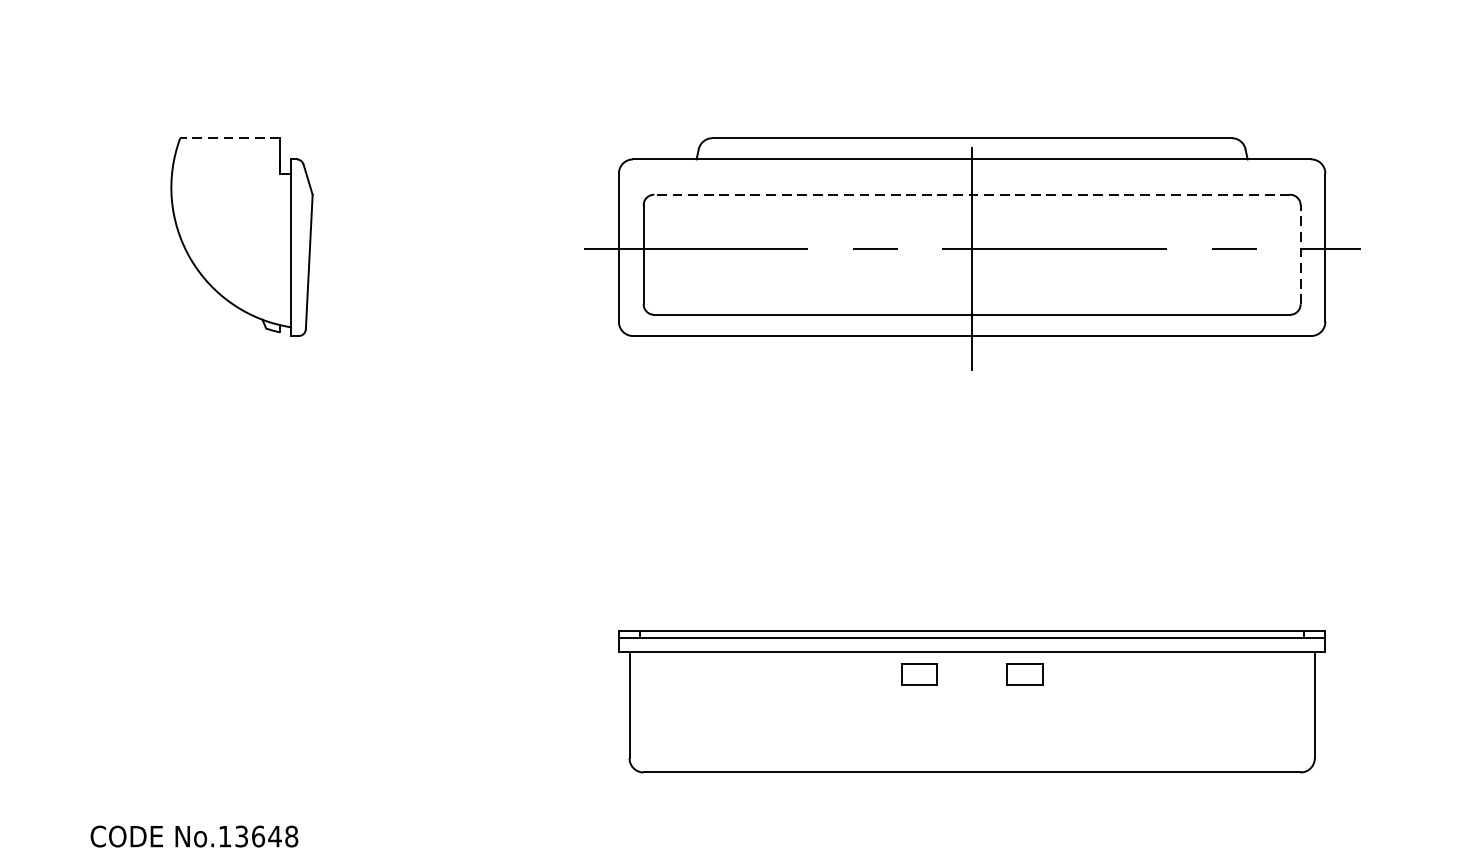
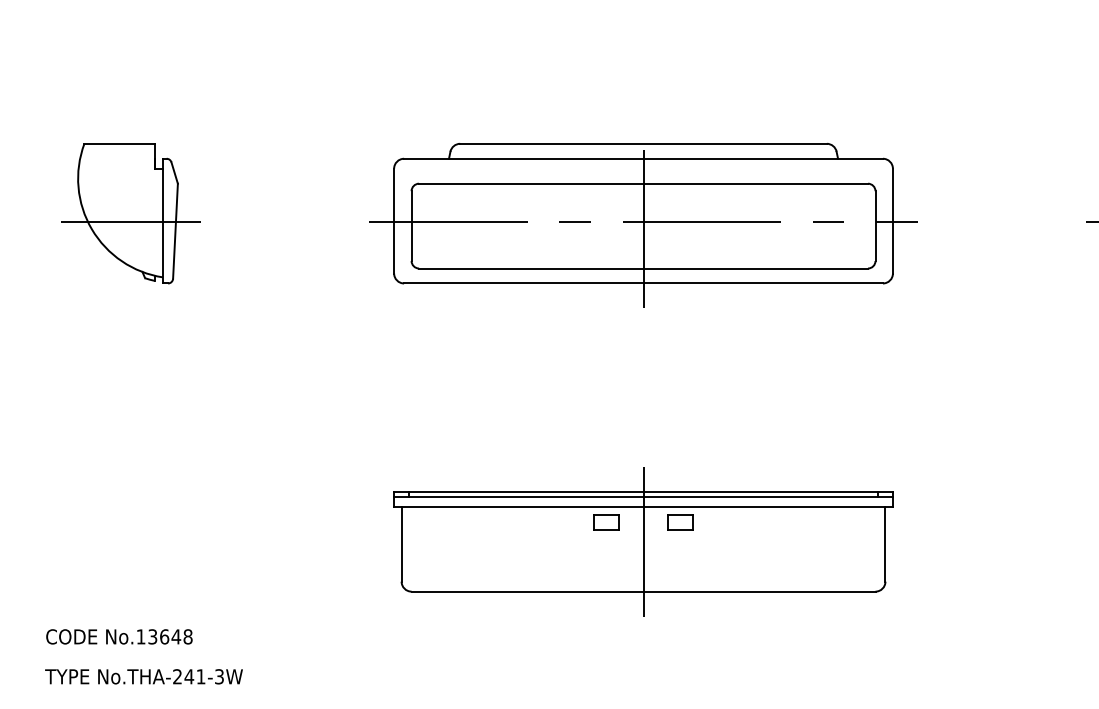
line: (229, 137) -> (119, 143), dashed -> solid
line: (972, 194) -> (643, 183), dashed -> solid
line: (245, 249) -> (130, 222), added
line: (1300, 255) -> (875, 226), dashed -> solid
line: (972, 701) -> (643, 541), added
text: (194, 836) -> (119, 636), moved

